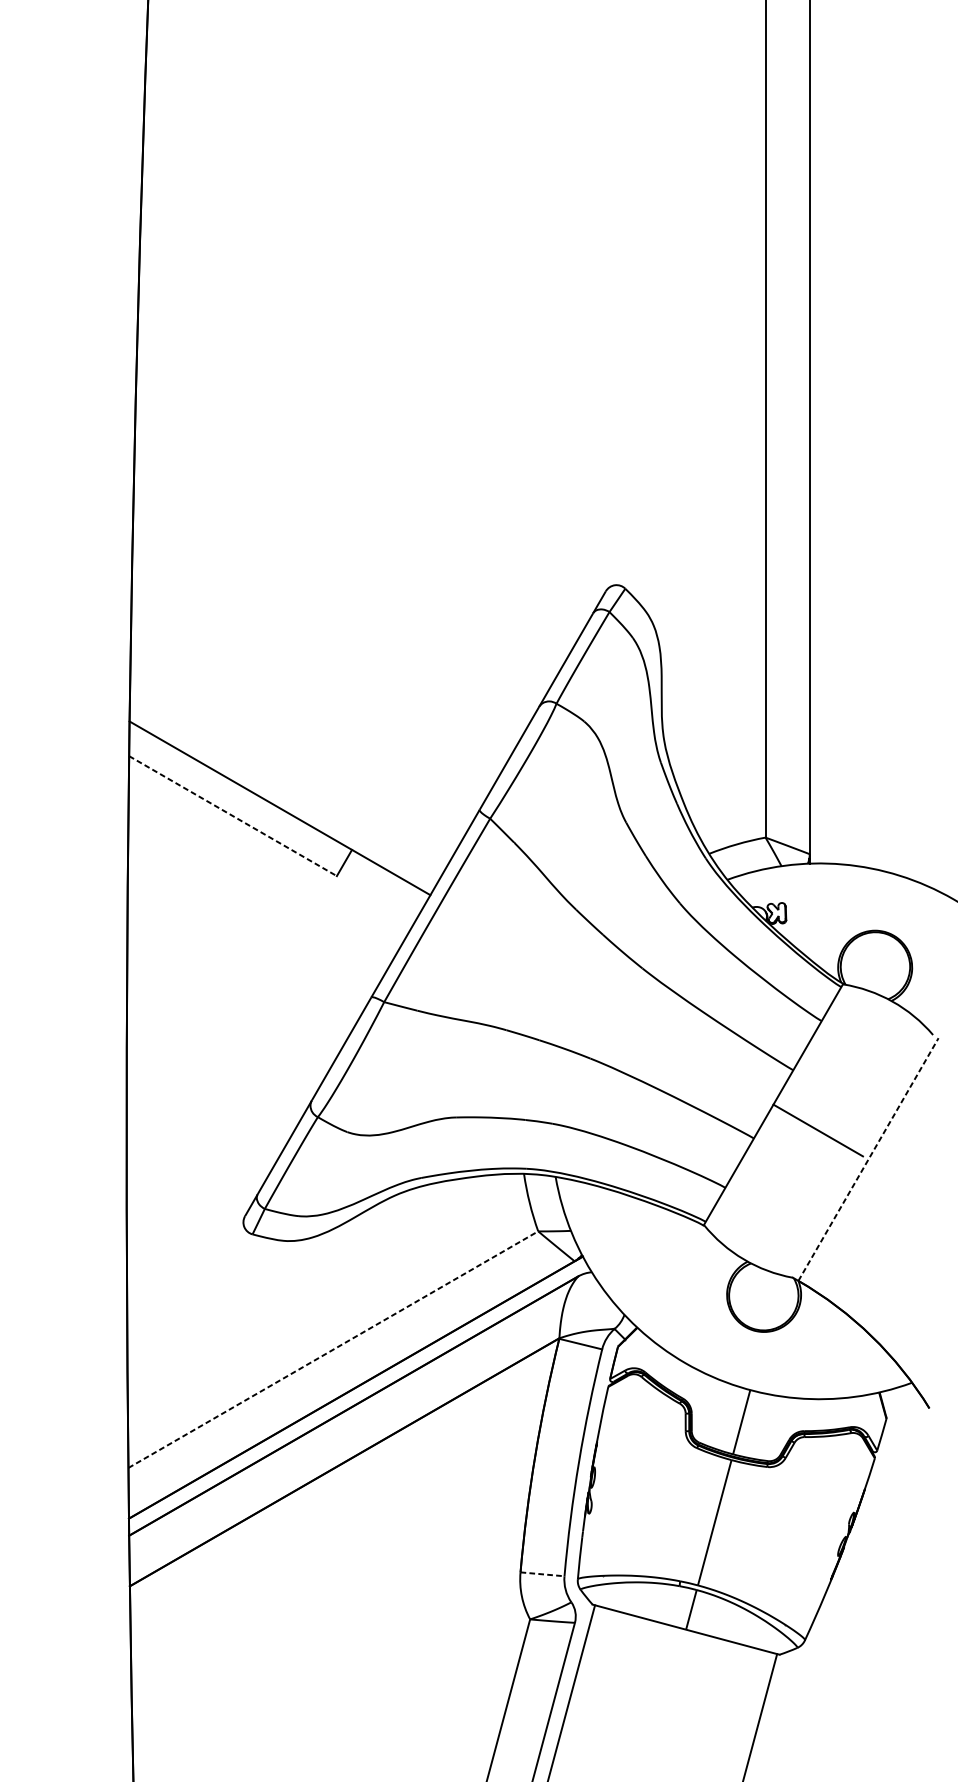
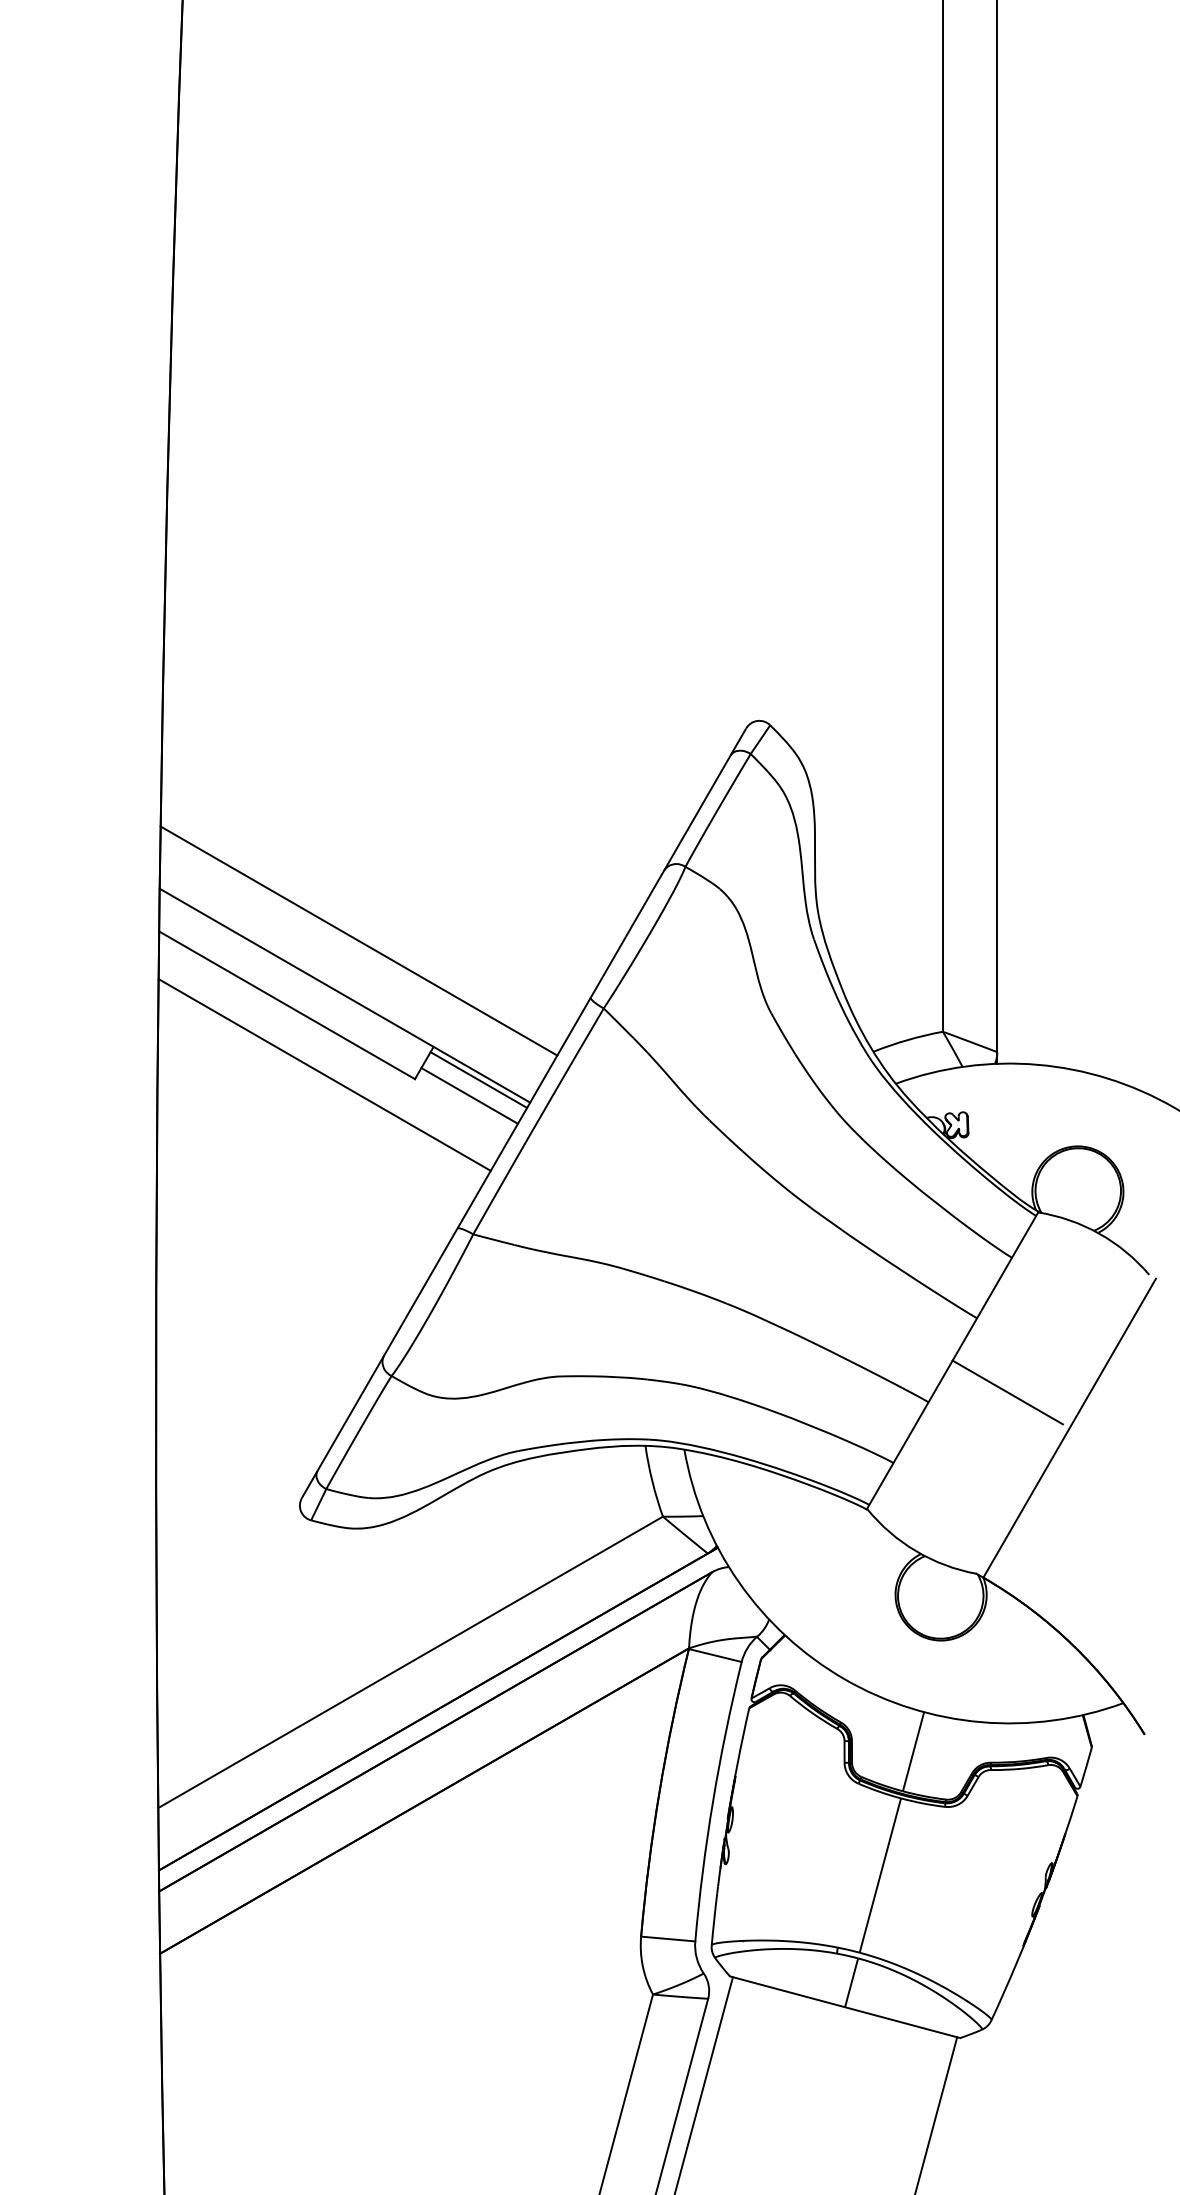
line: (291, 763) -> (358, 940), added
line: (233, 816) -> (287, 1005), dashed -> solid
line: (263, 872) -> (324, 1074), added
line: (388, 876) -> (478, 1079), added
line: (381, 889) -> (469, 1095), added
line: (868, 1159) -> (1069, 1428), dashed -> solid
line: (334, 1349) -> (411, 1662), dashed -> solid
line: (542, 1574) -> (668, 1939), dashed -> solid

